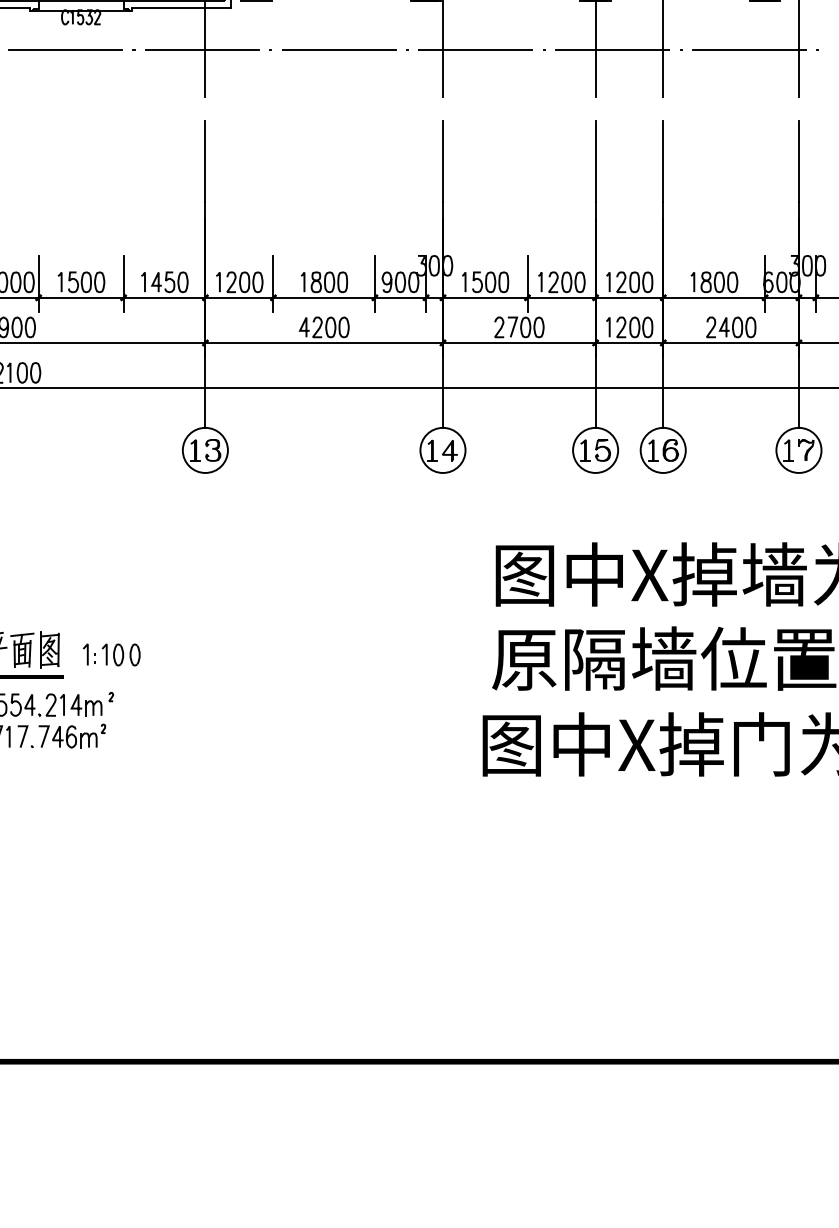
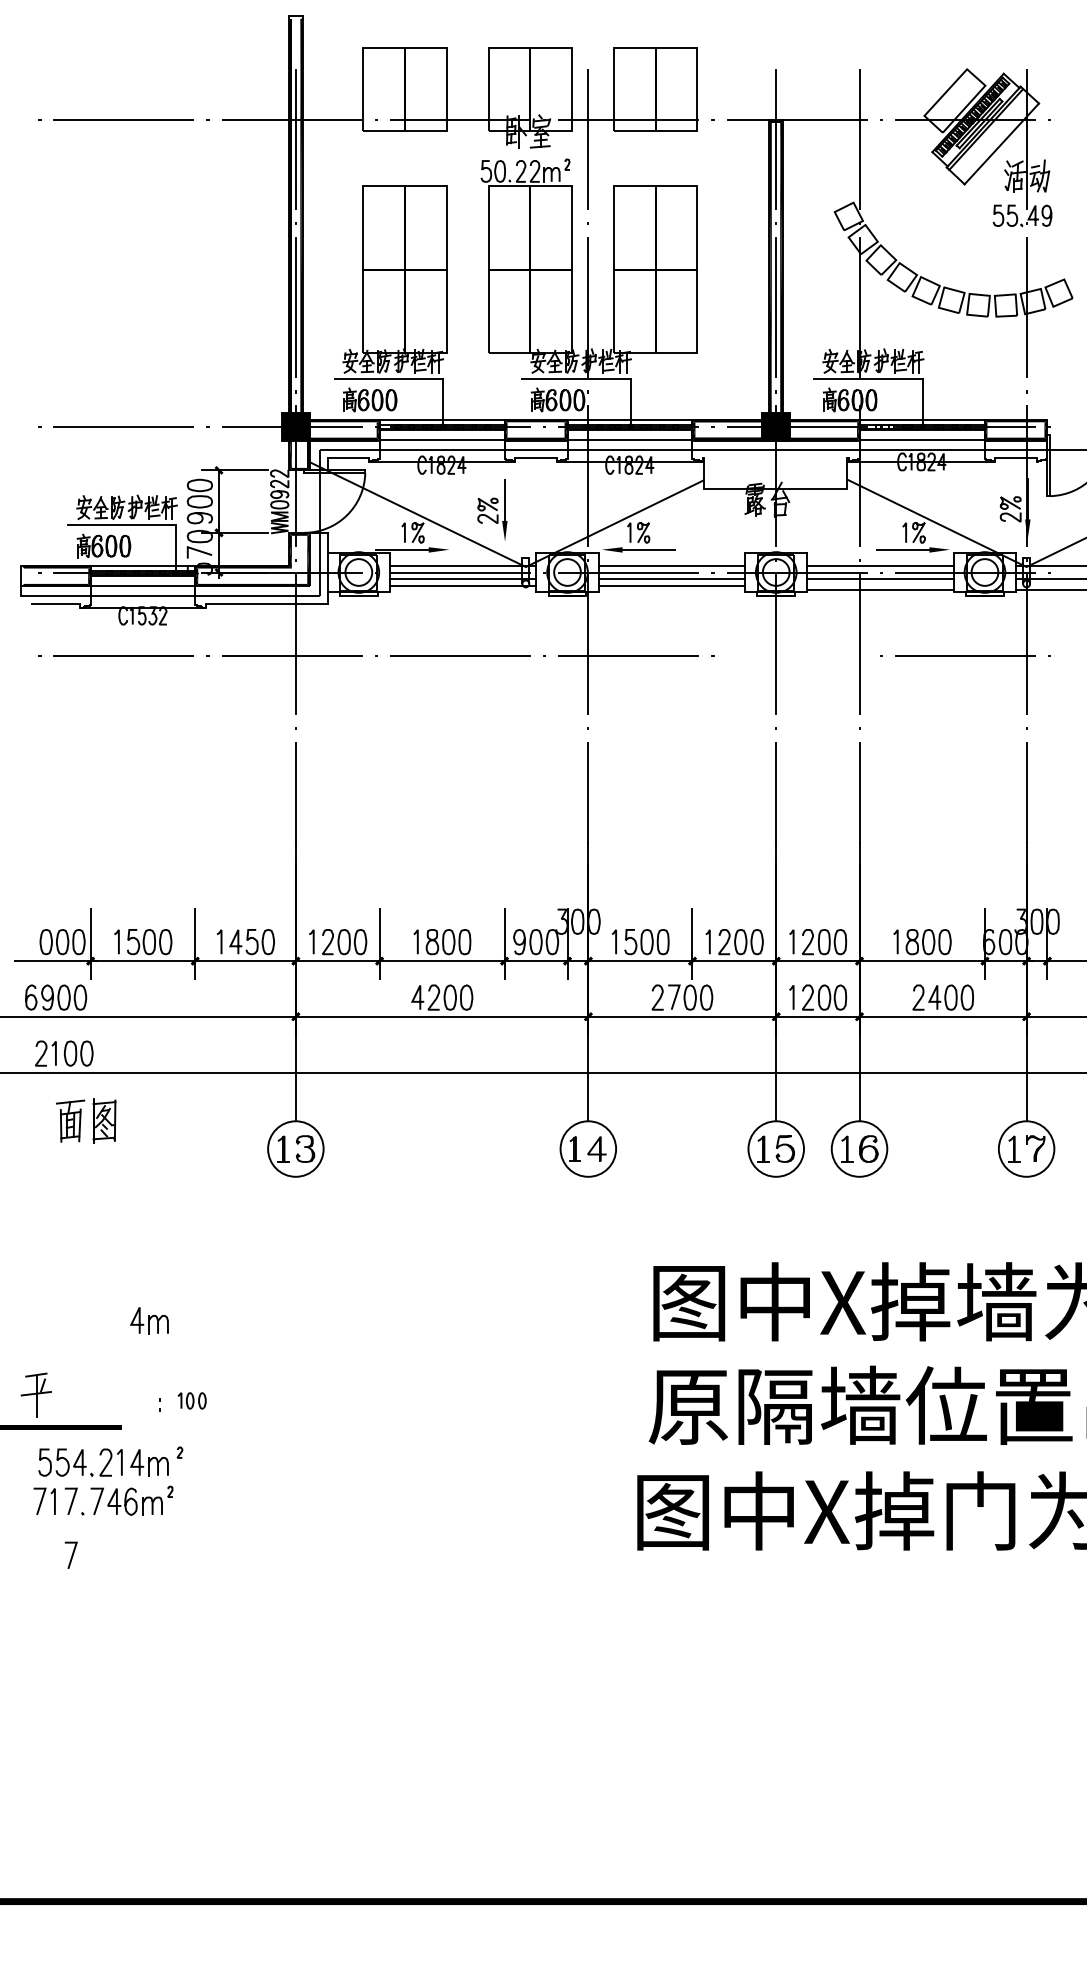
line: (612, 50) -> (796, 656), removed
part: (86, 589) -> (149, 1320), added
part: (35, 649) -> (86, 1120), moved
line: (87, 654) -> (150, 1400), removed
part: (120, 654) -> (191, 1400), size x0.6
line: (23, 780) -> (71, 1555), added

